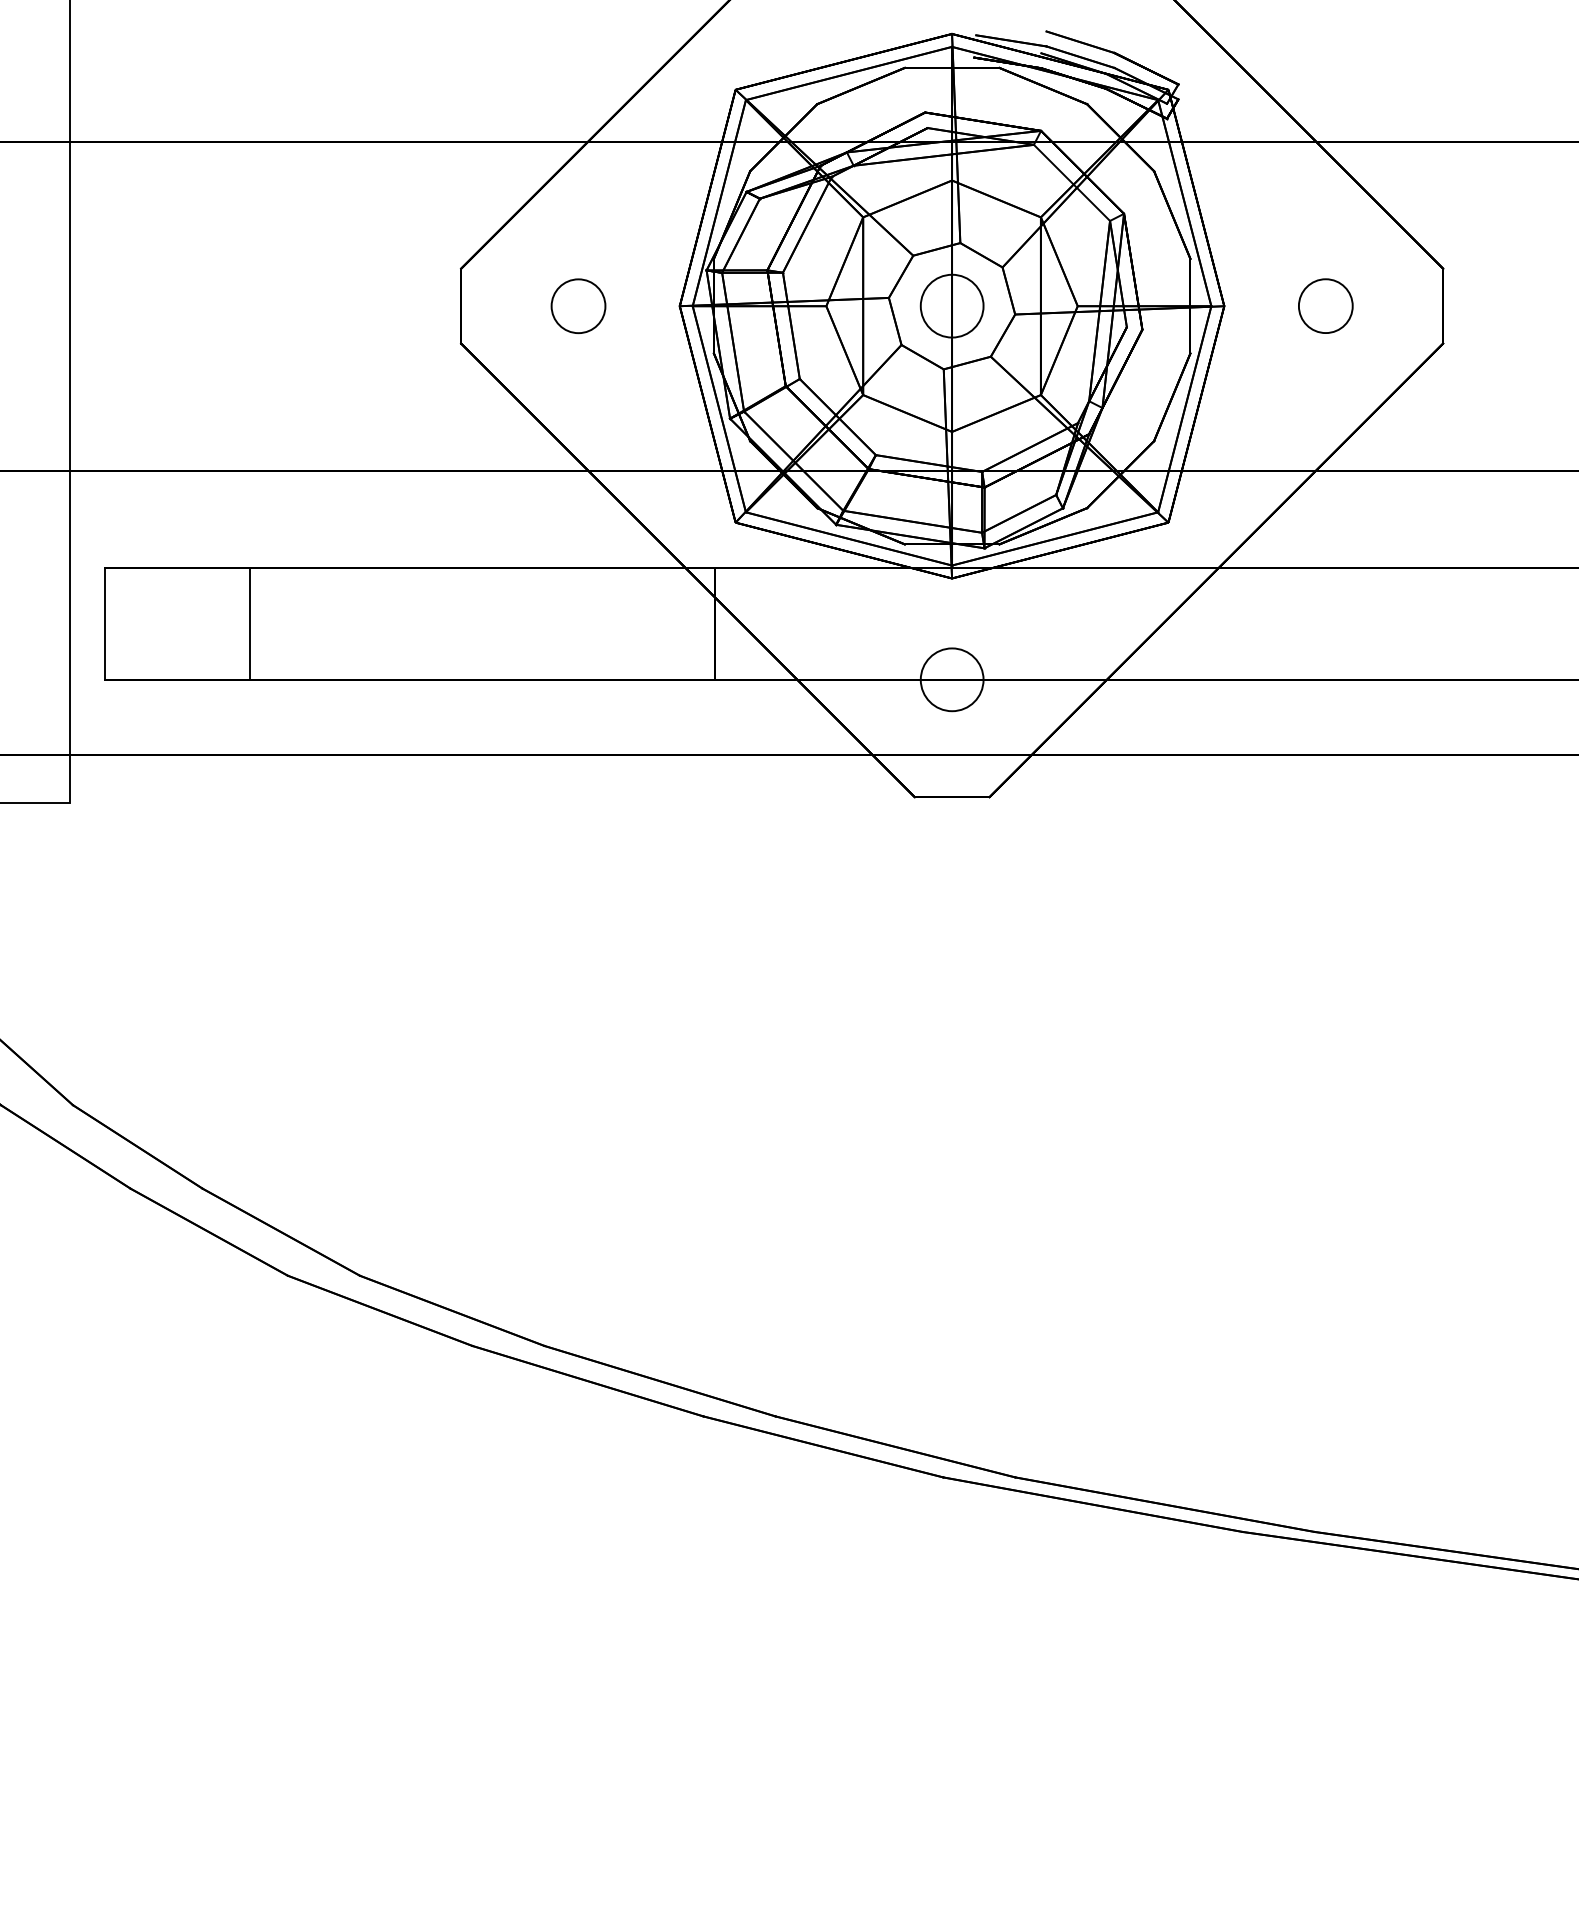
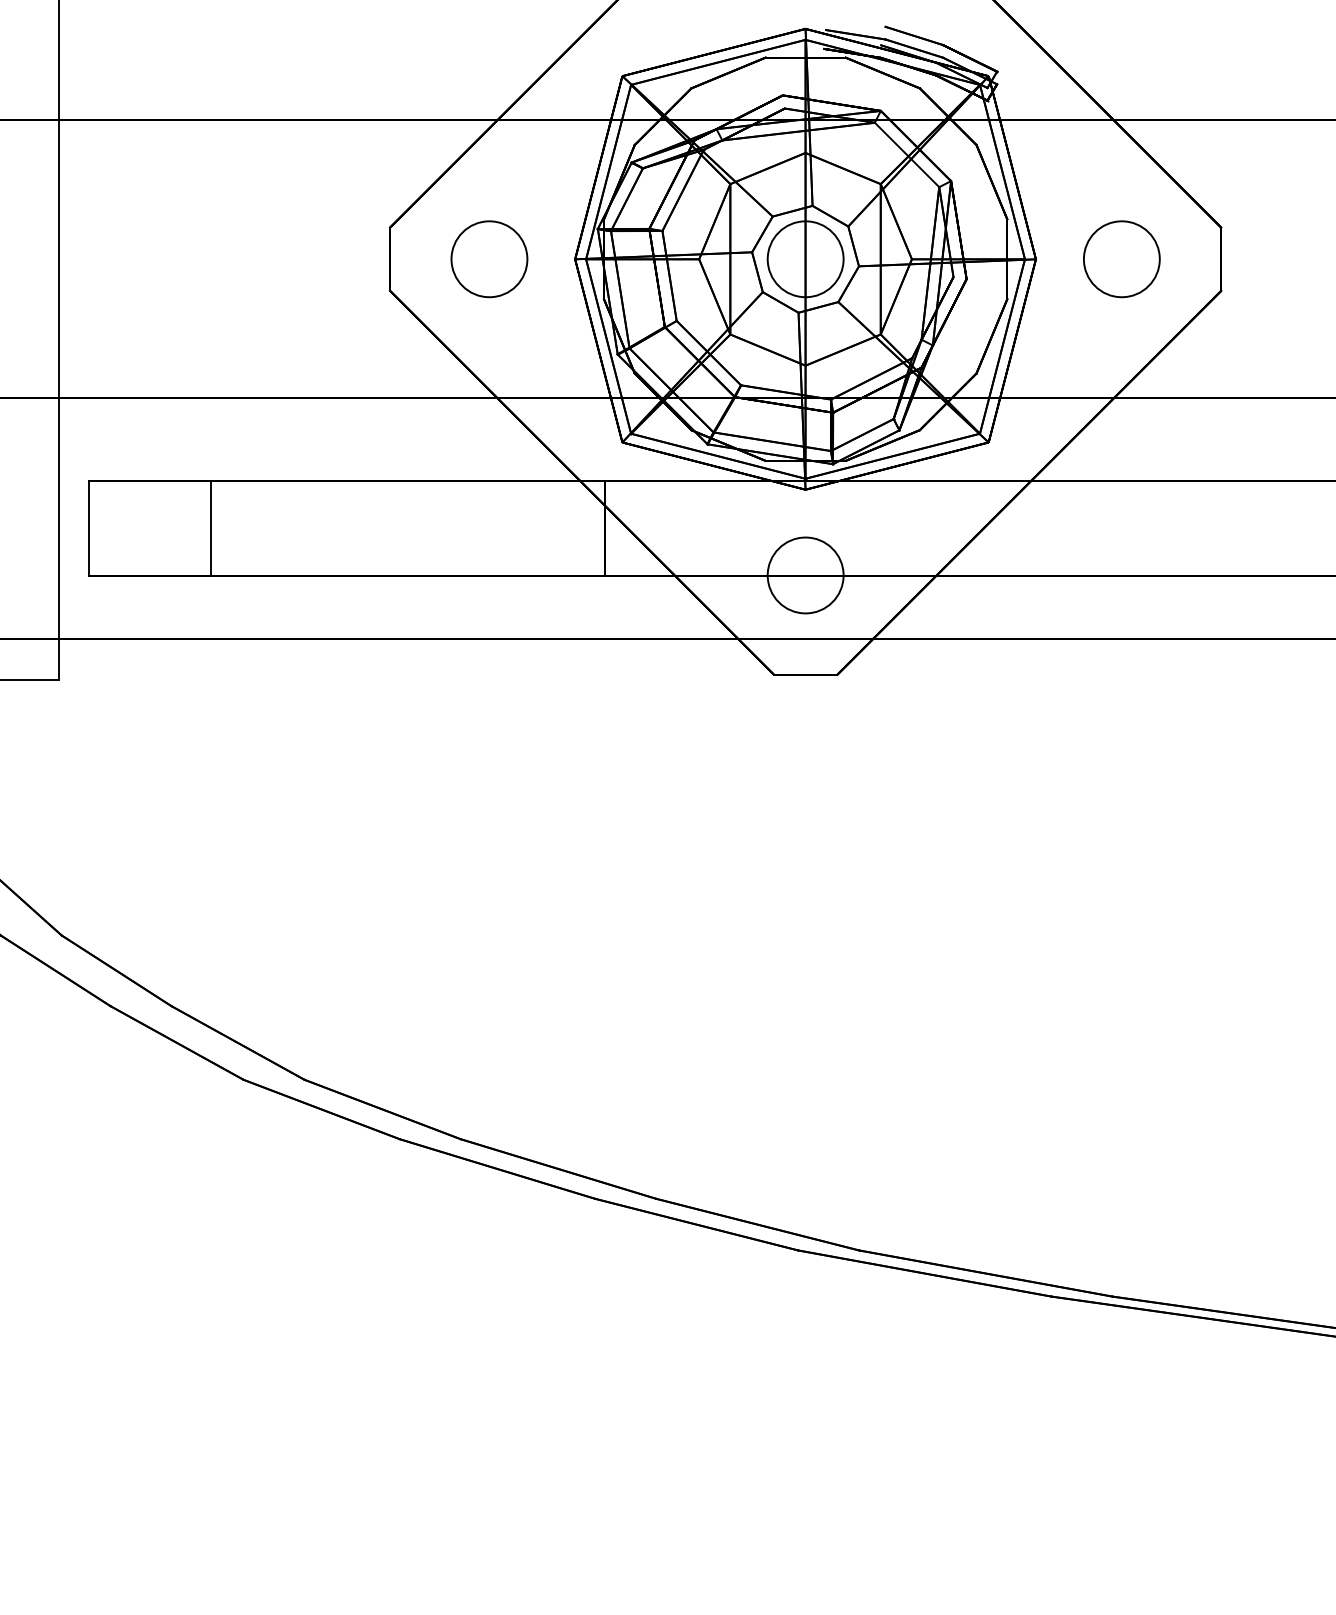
circle: (578, 306) -> (489, 259), size x1.67
circle: (951, 306) -> (805, 259), size x1.43
circle: (1325, 306) -> (1121, 259), size x1.67
circle: (951, 679) -> (805, 575), size x1.43

